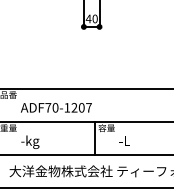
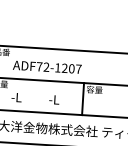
text: (55, 107) -> (46, 66), ADF70-1207 -> ADF72-1207
text: (124, 140) -> (54, 99), moved
text: (30, 141) -> (20, 98), -kg -> -L

